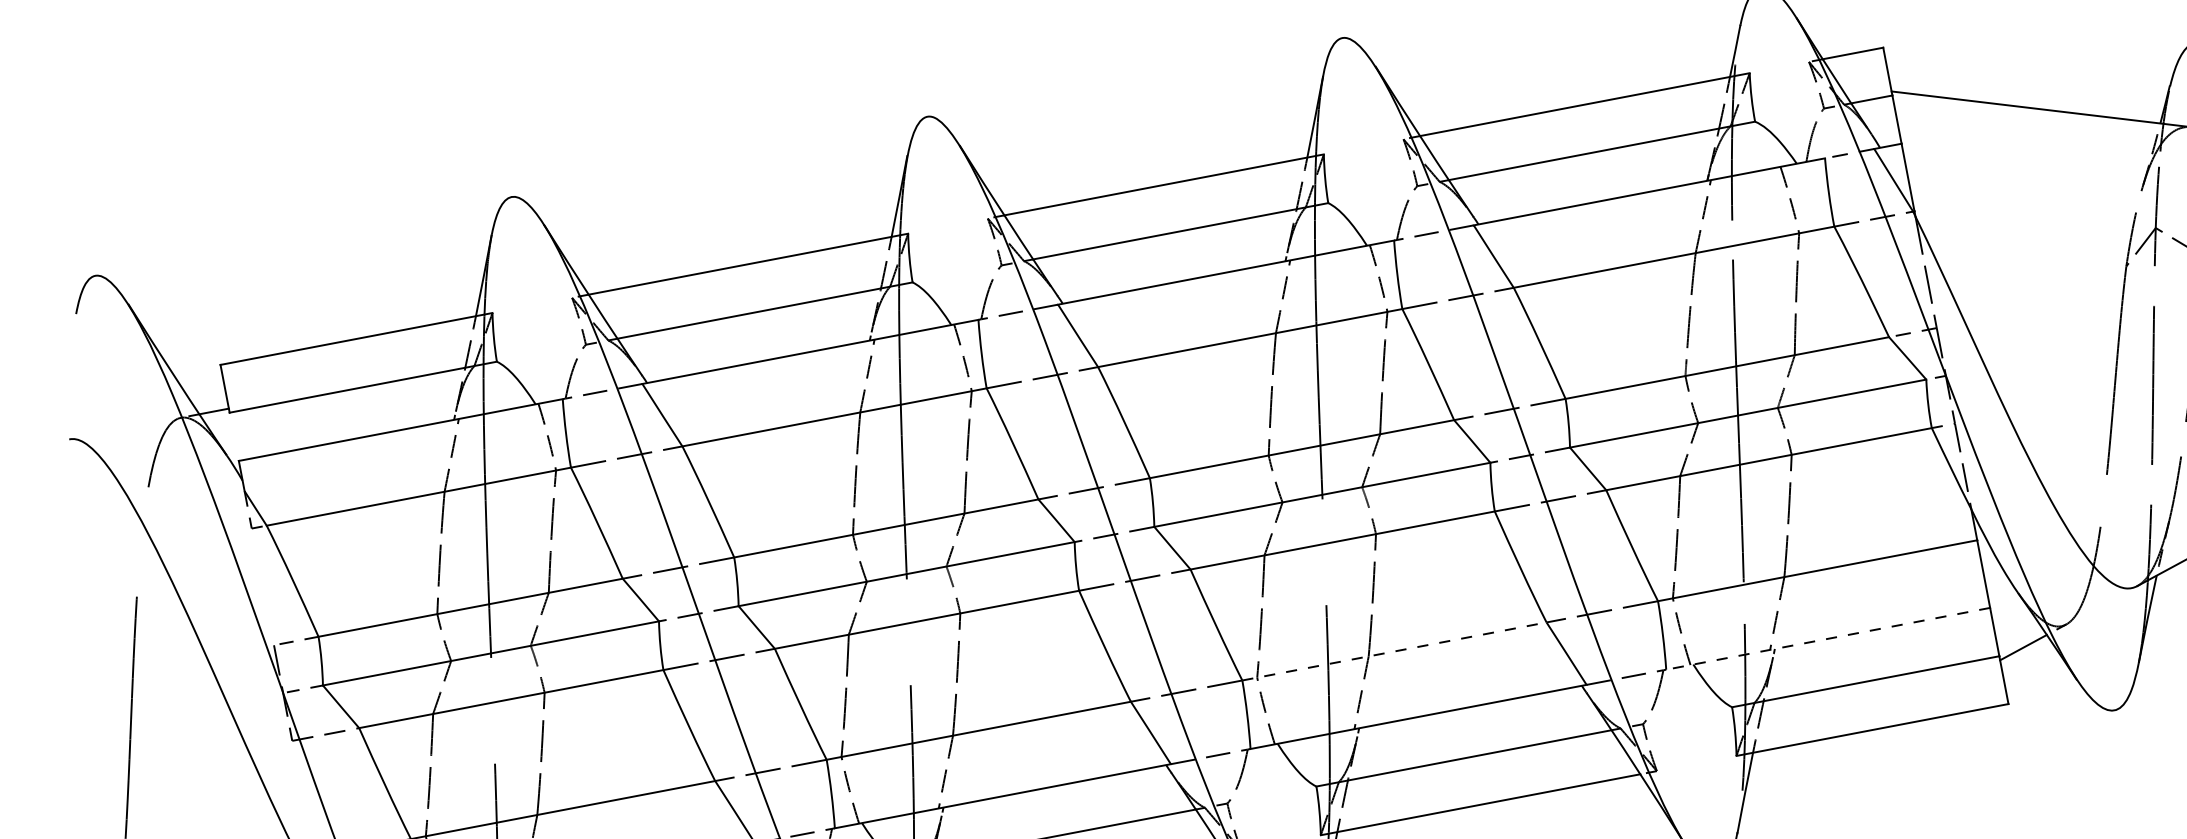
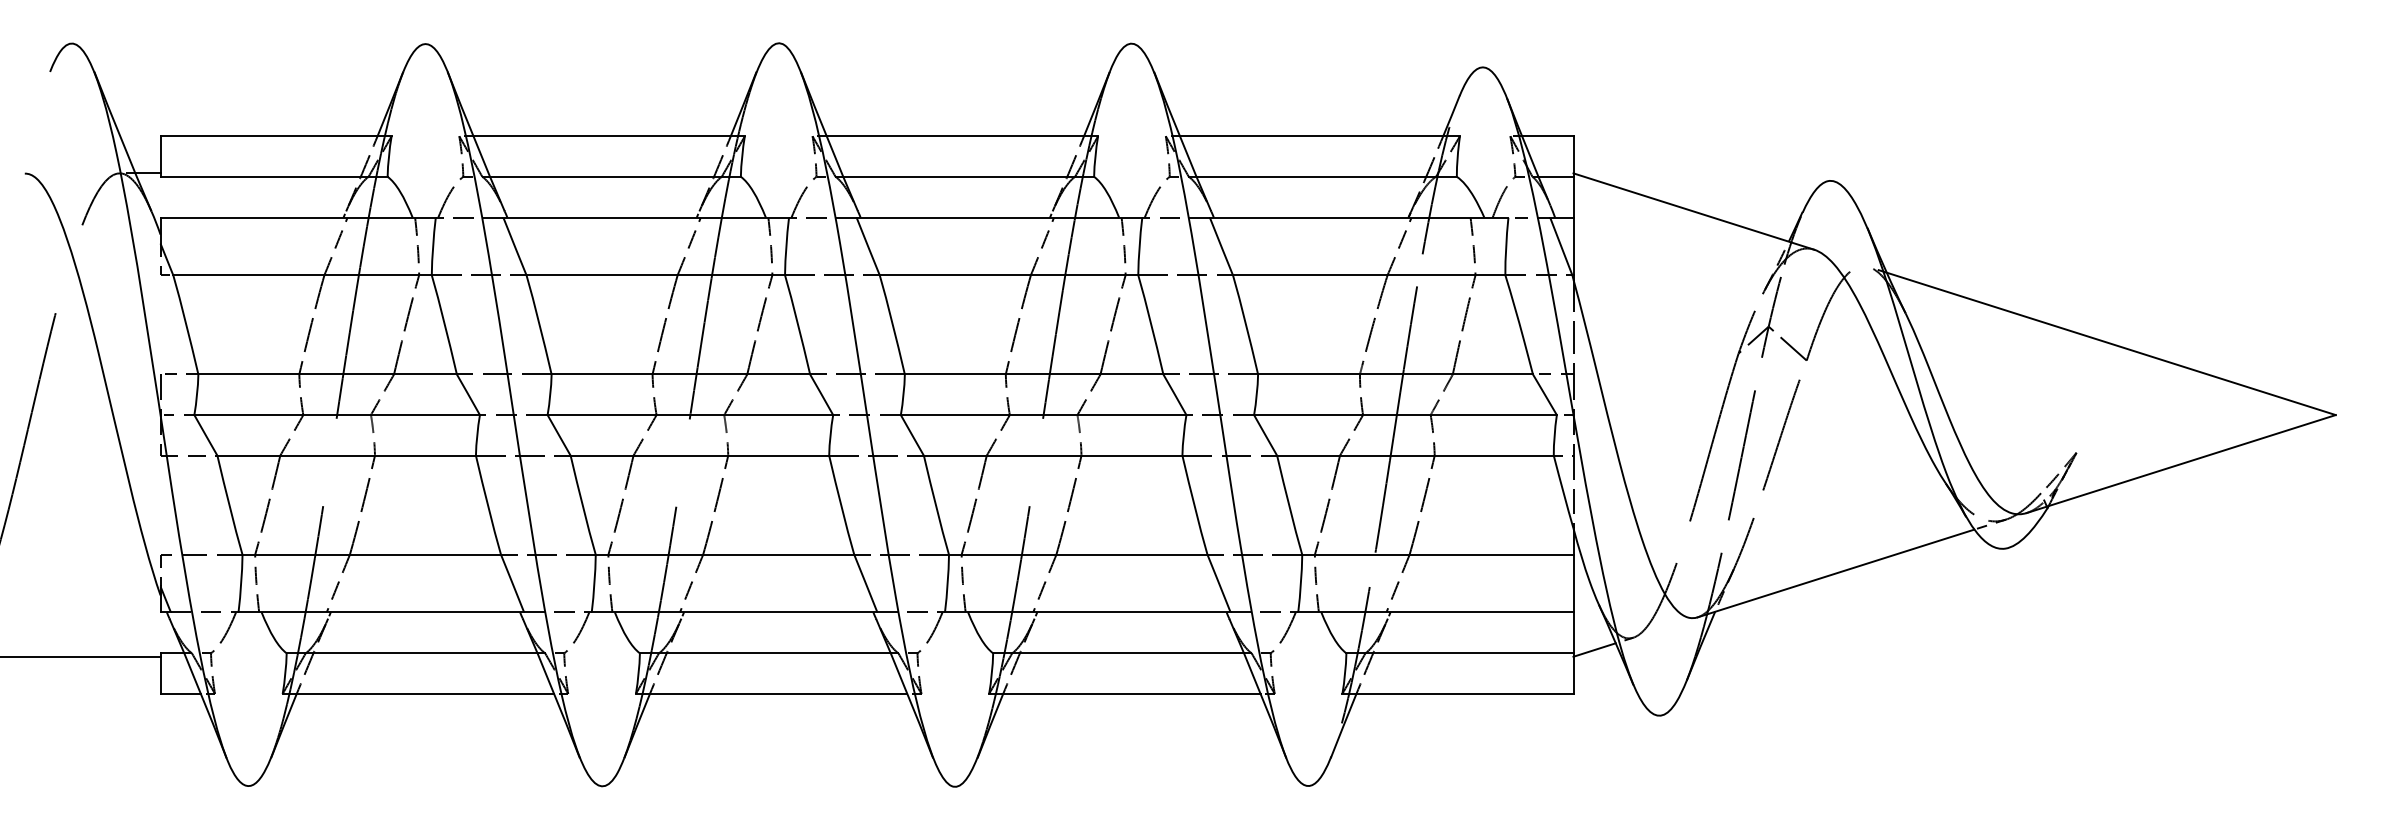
line: (1827, 639) -> (1435, 612), dashed -> solid
line: (1394, 651) -> (1078, 554), dashed -> solid

